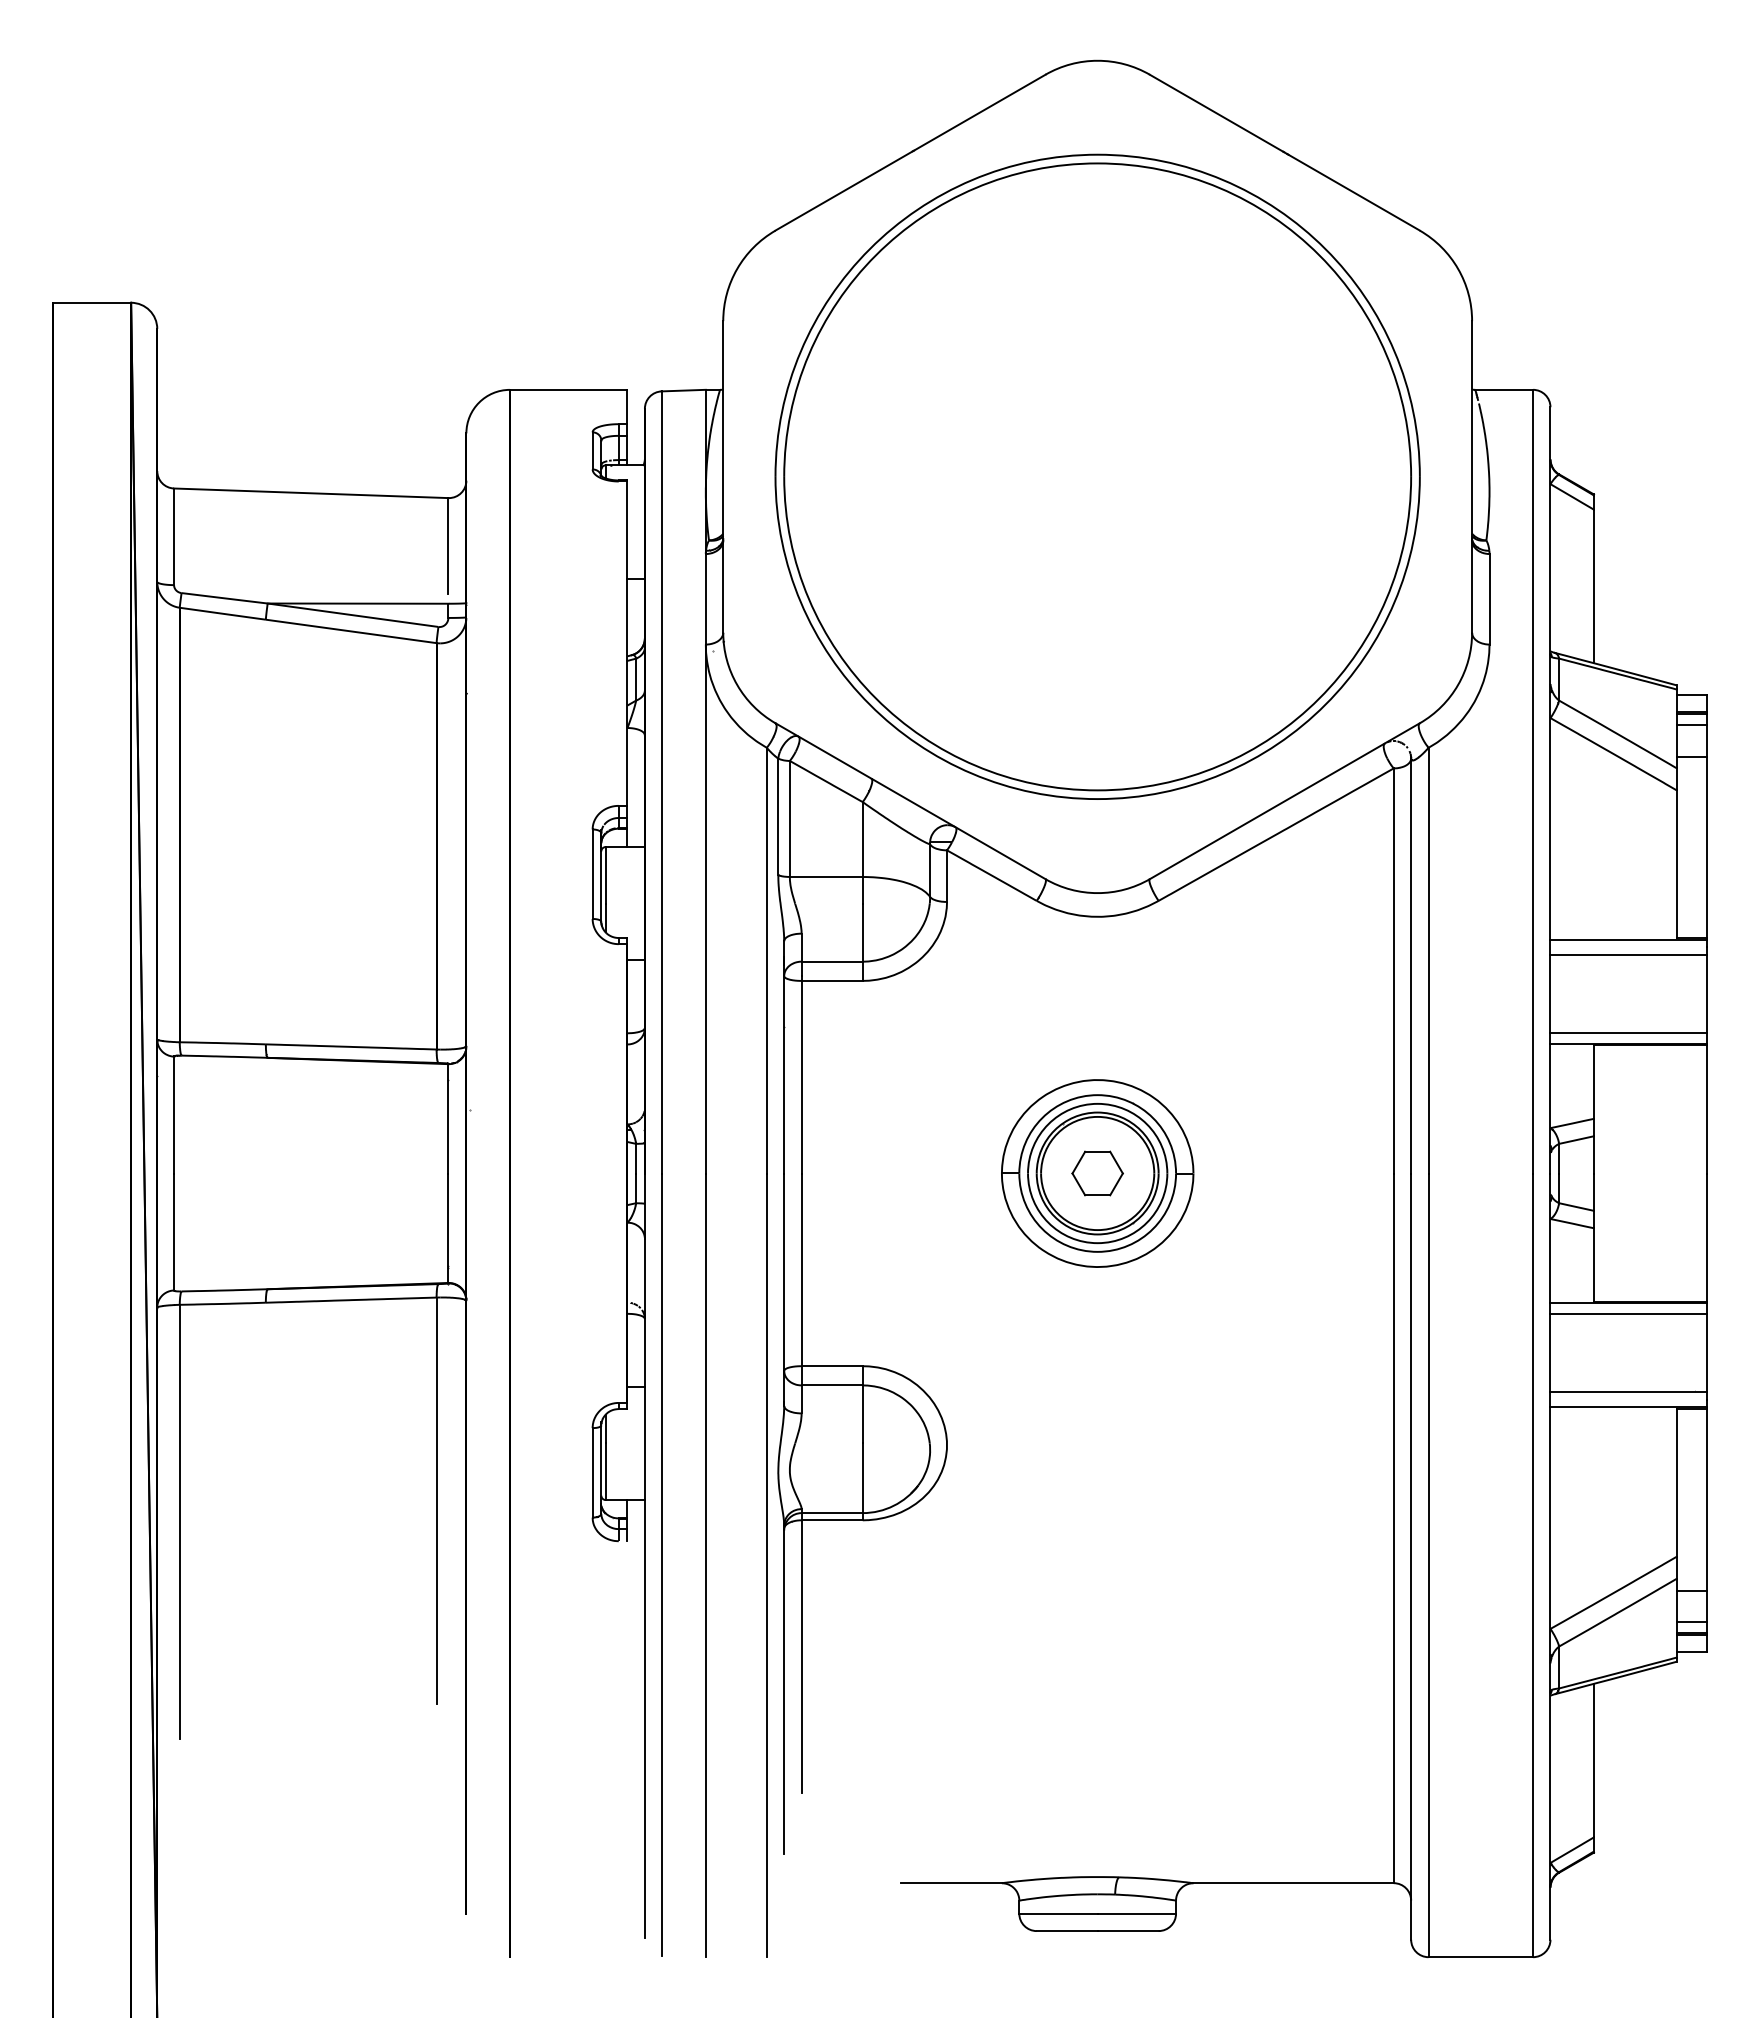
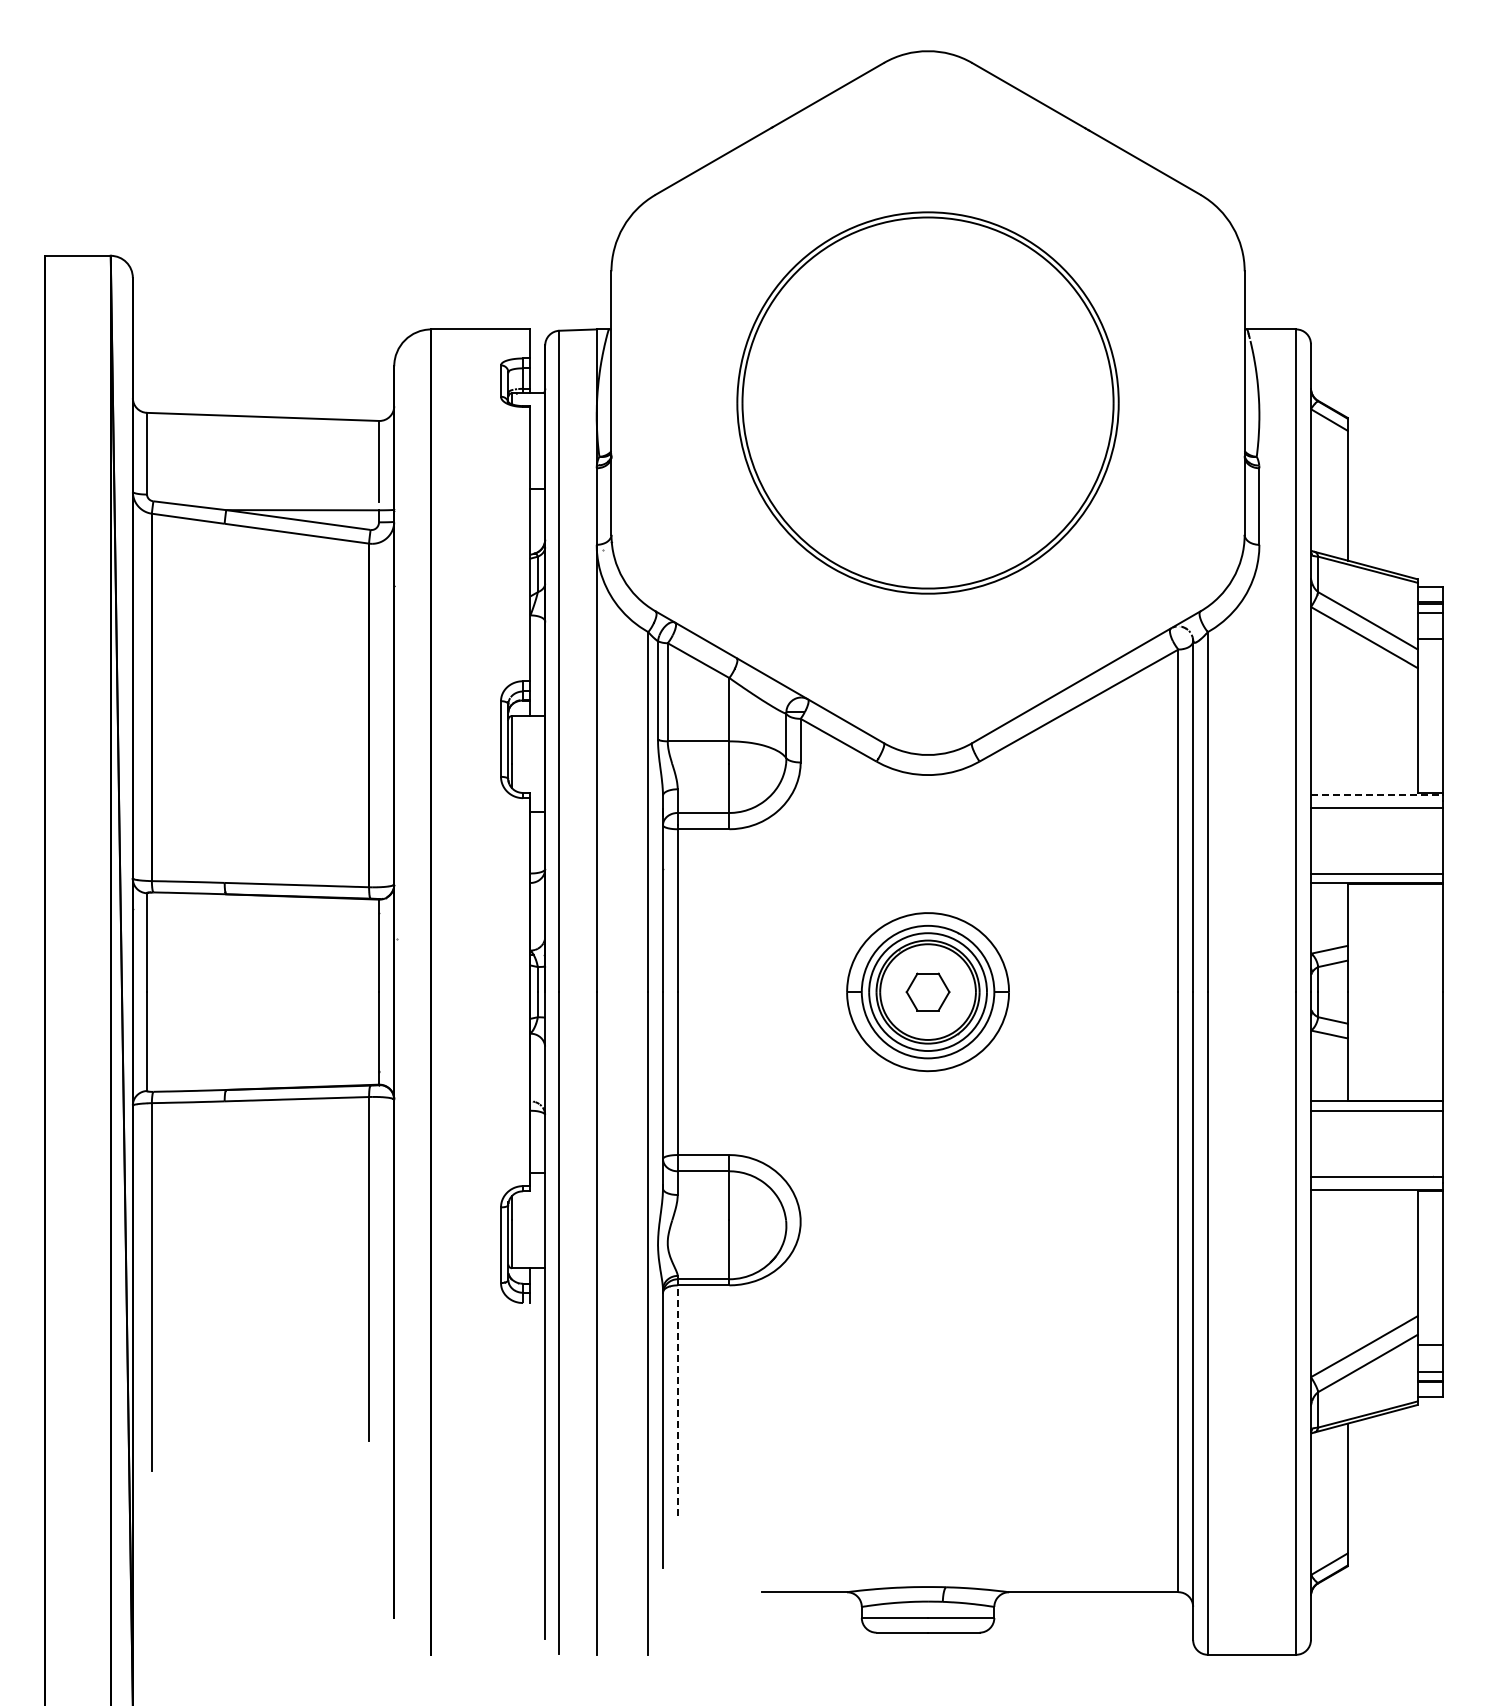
part: (1097, 476) -> (927, 402), size x0.7
line: (1629, 939) -> (1377, 794), solid -> dashed
line: (801, 1656) -> (677, 1400), solid -> dashed

